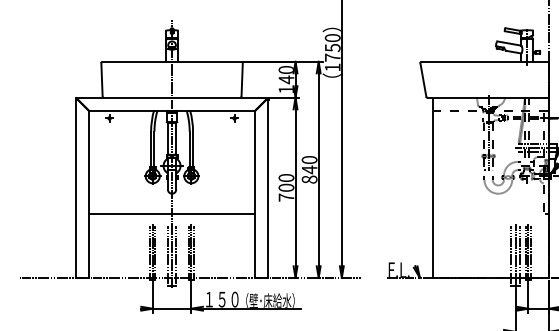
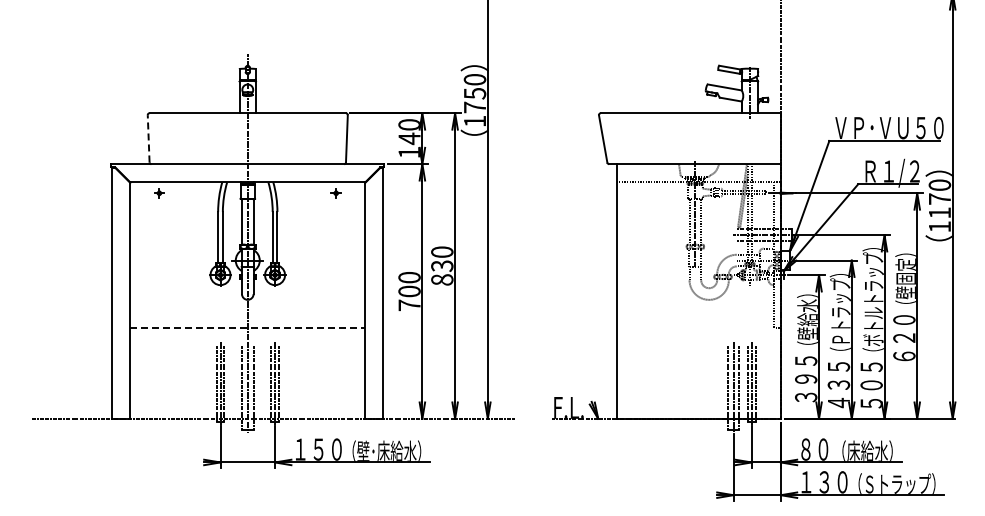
line: (101, 79) -> (148, 138), solid -> dashed
text: (309, 169) -> (442, 265), 840 -> 830
line: (172, 213) -> (248, 327), solid -> dashed

